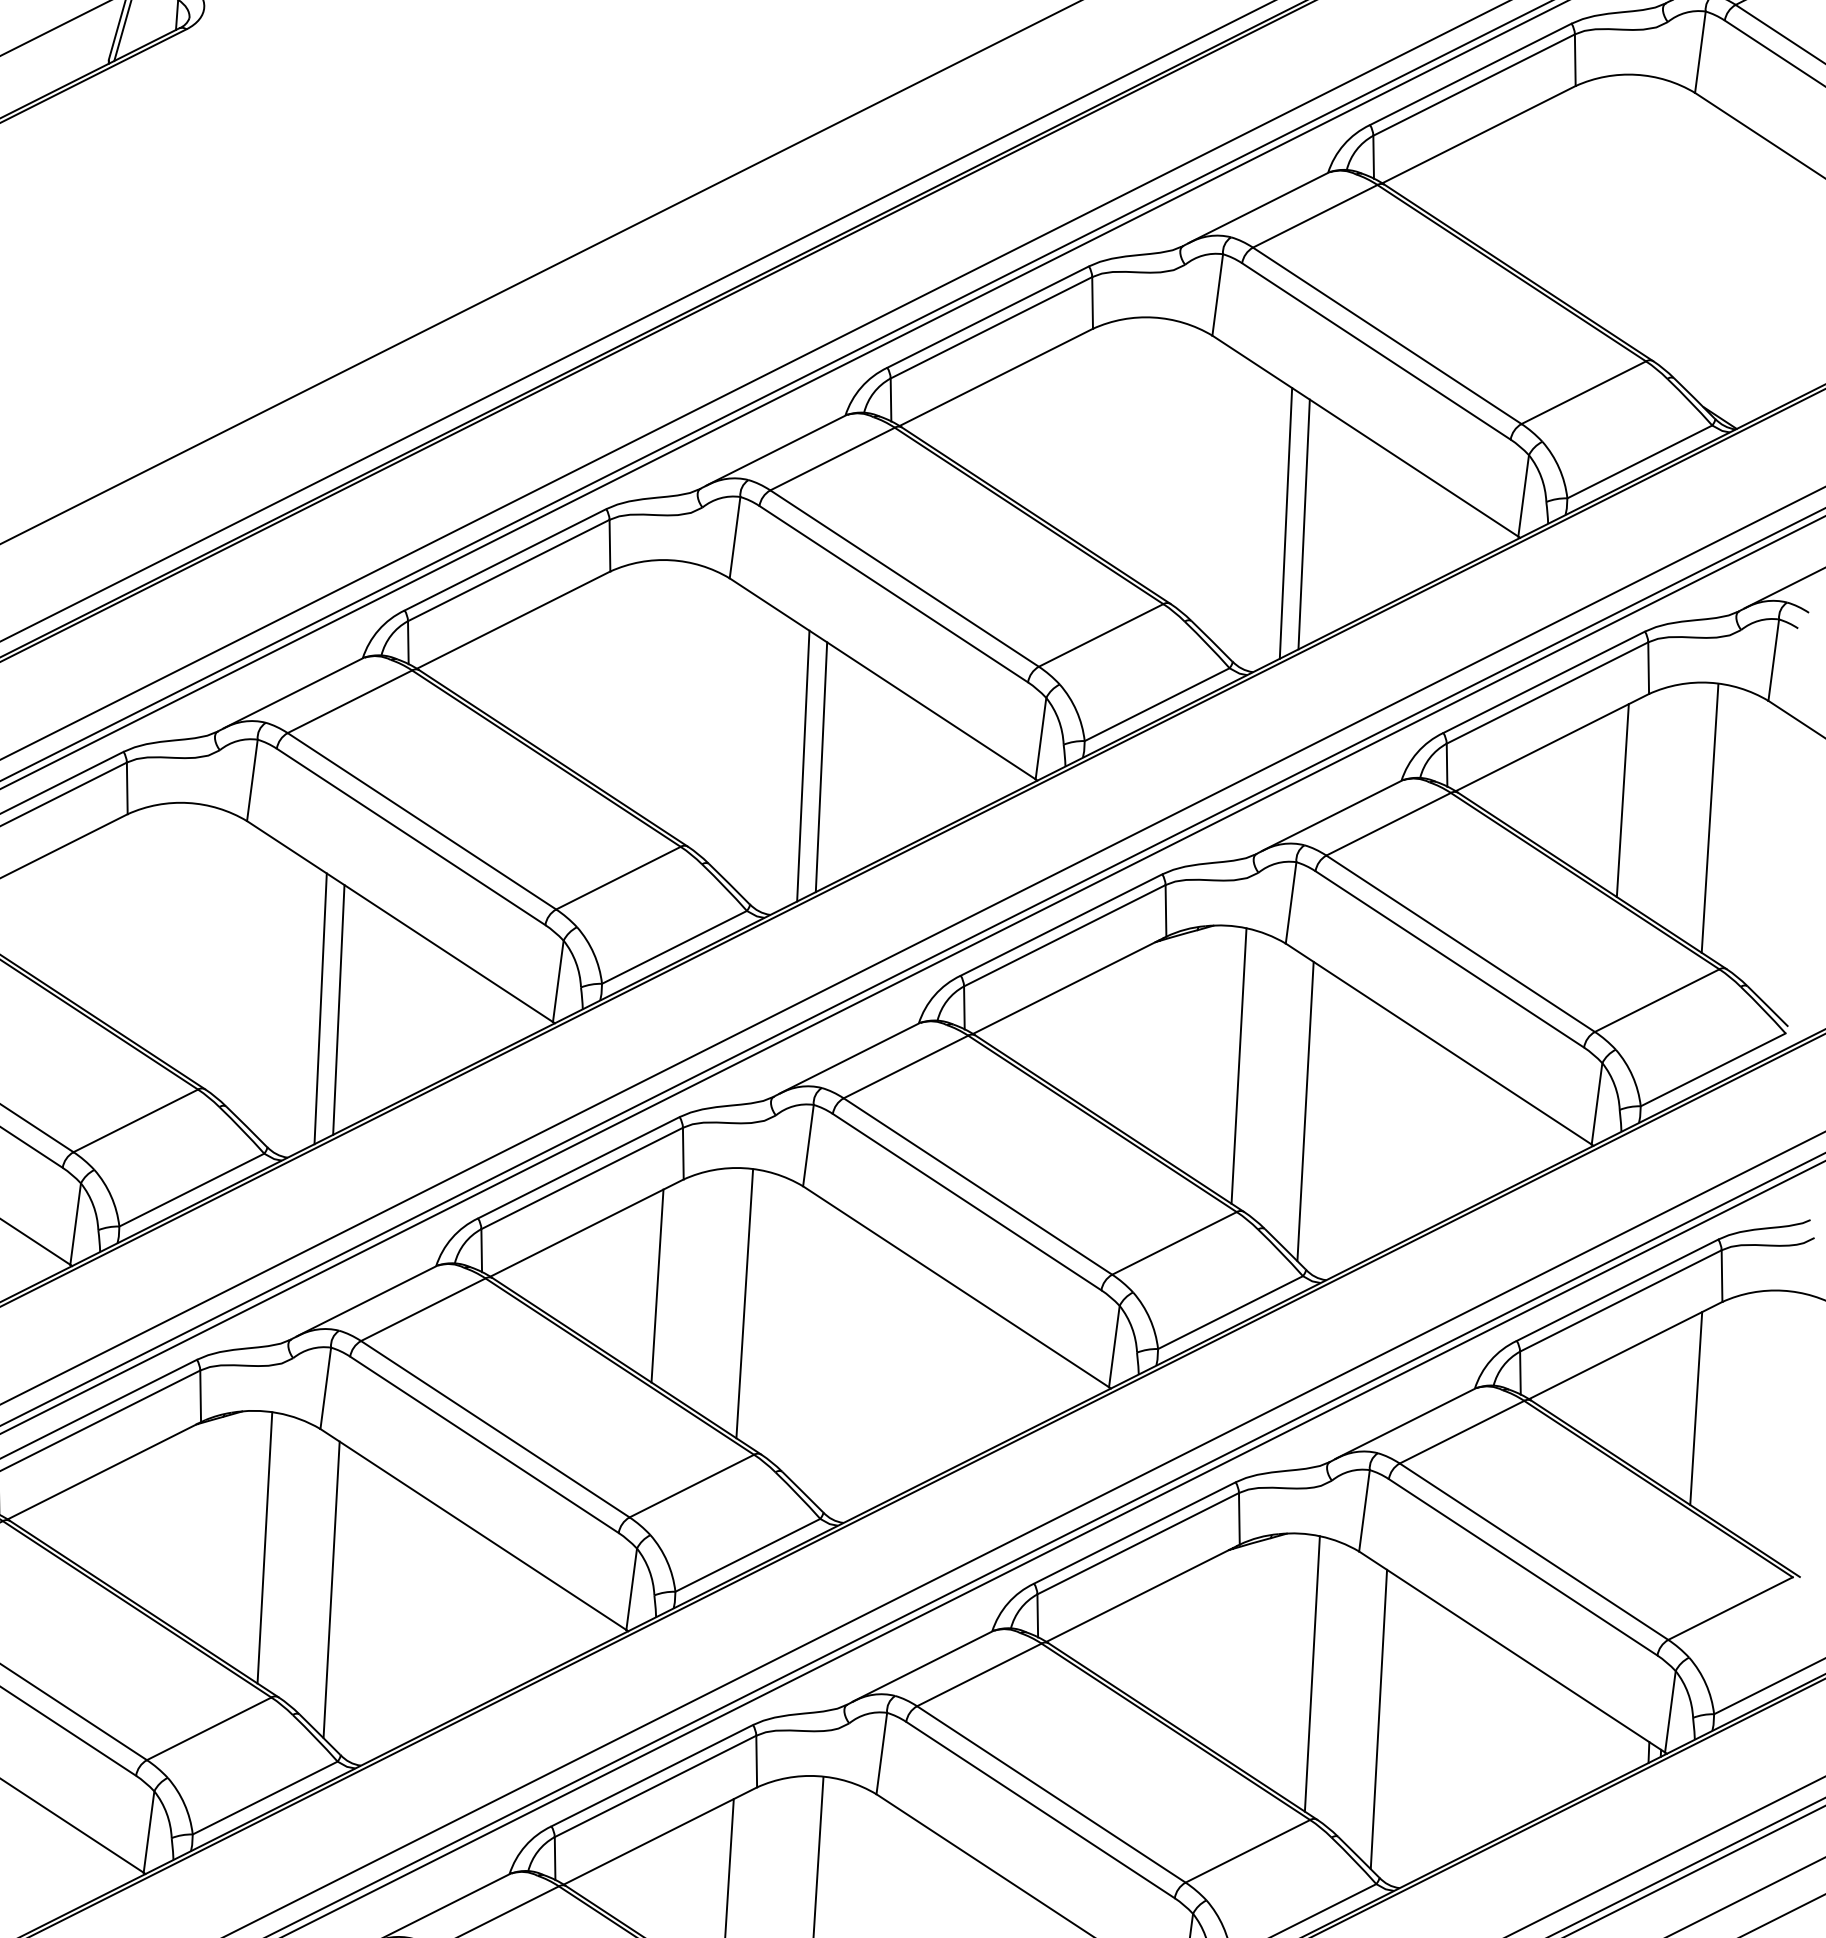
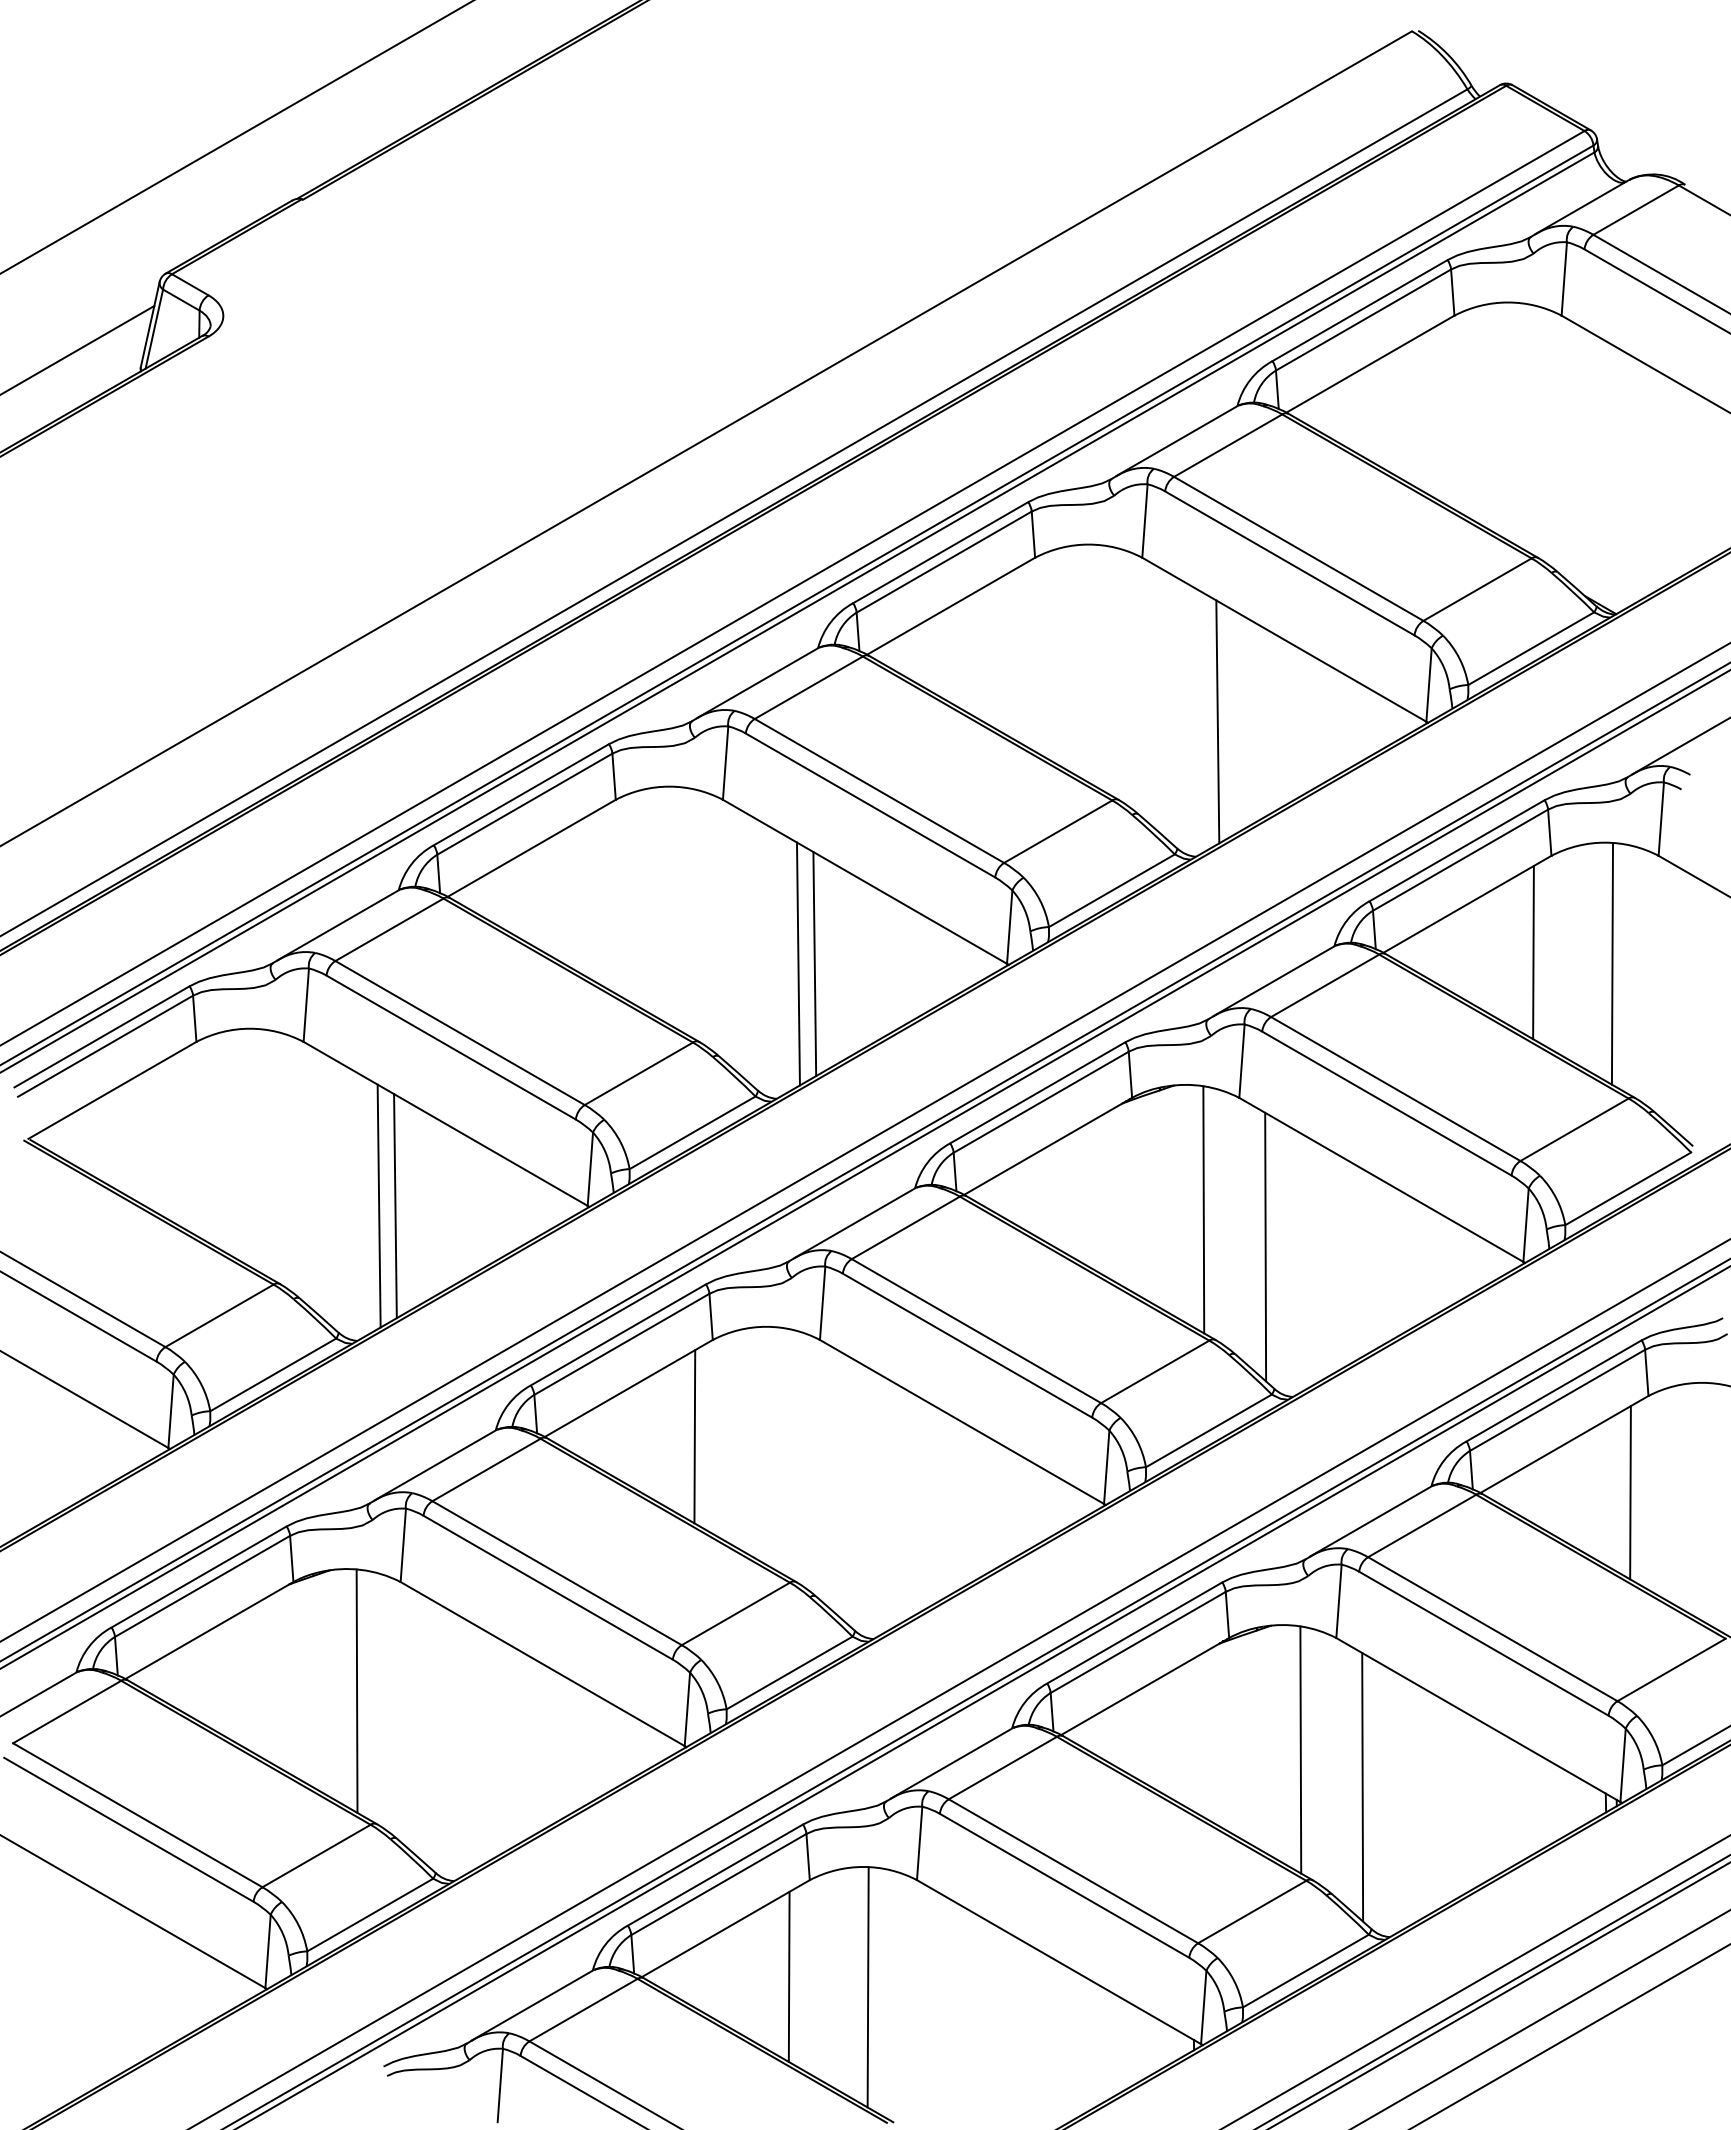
line: (1303, 523) -> (1233, 721), removed
line: (744, 1303) -> (773, 1447), removed
line: (331, 1589) -> (418, 1725), removed

